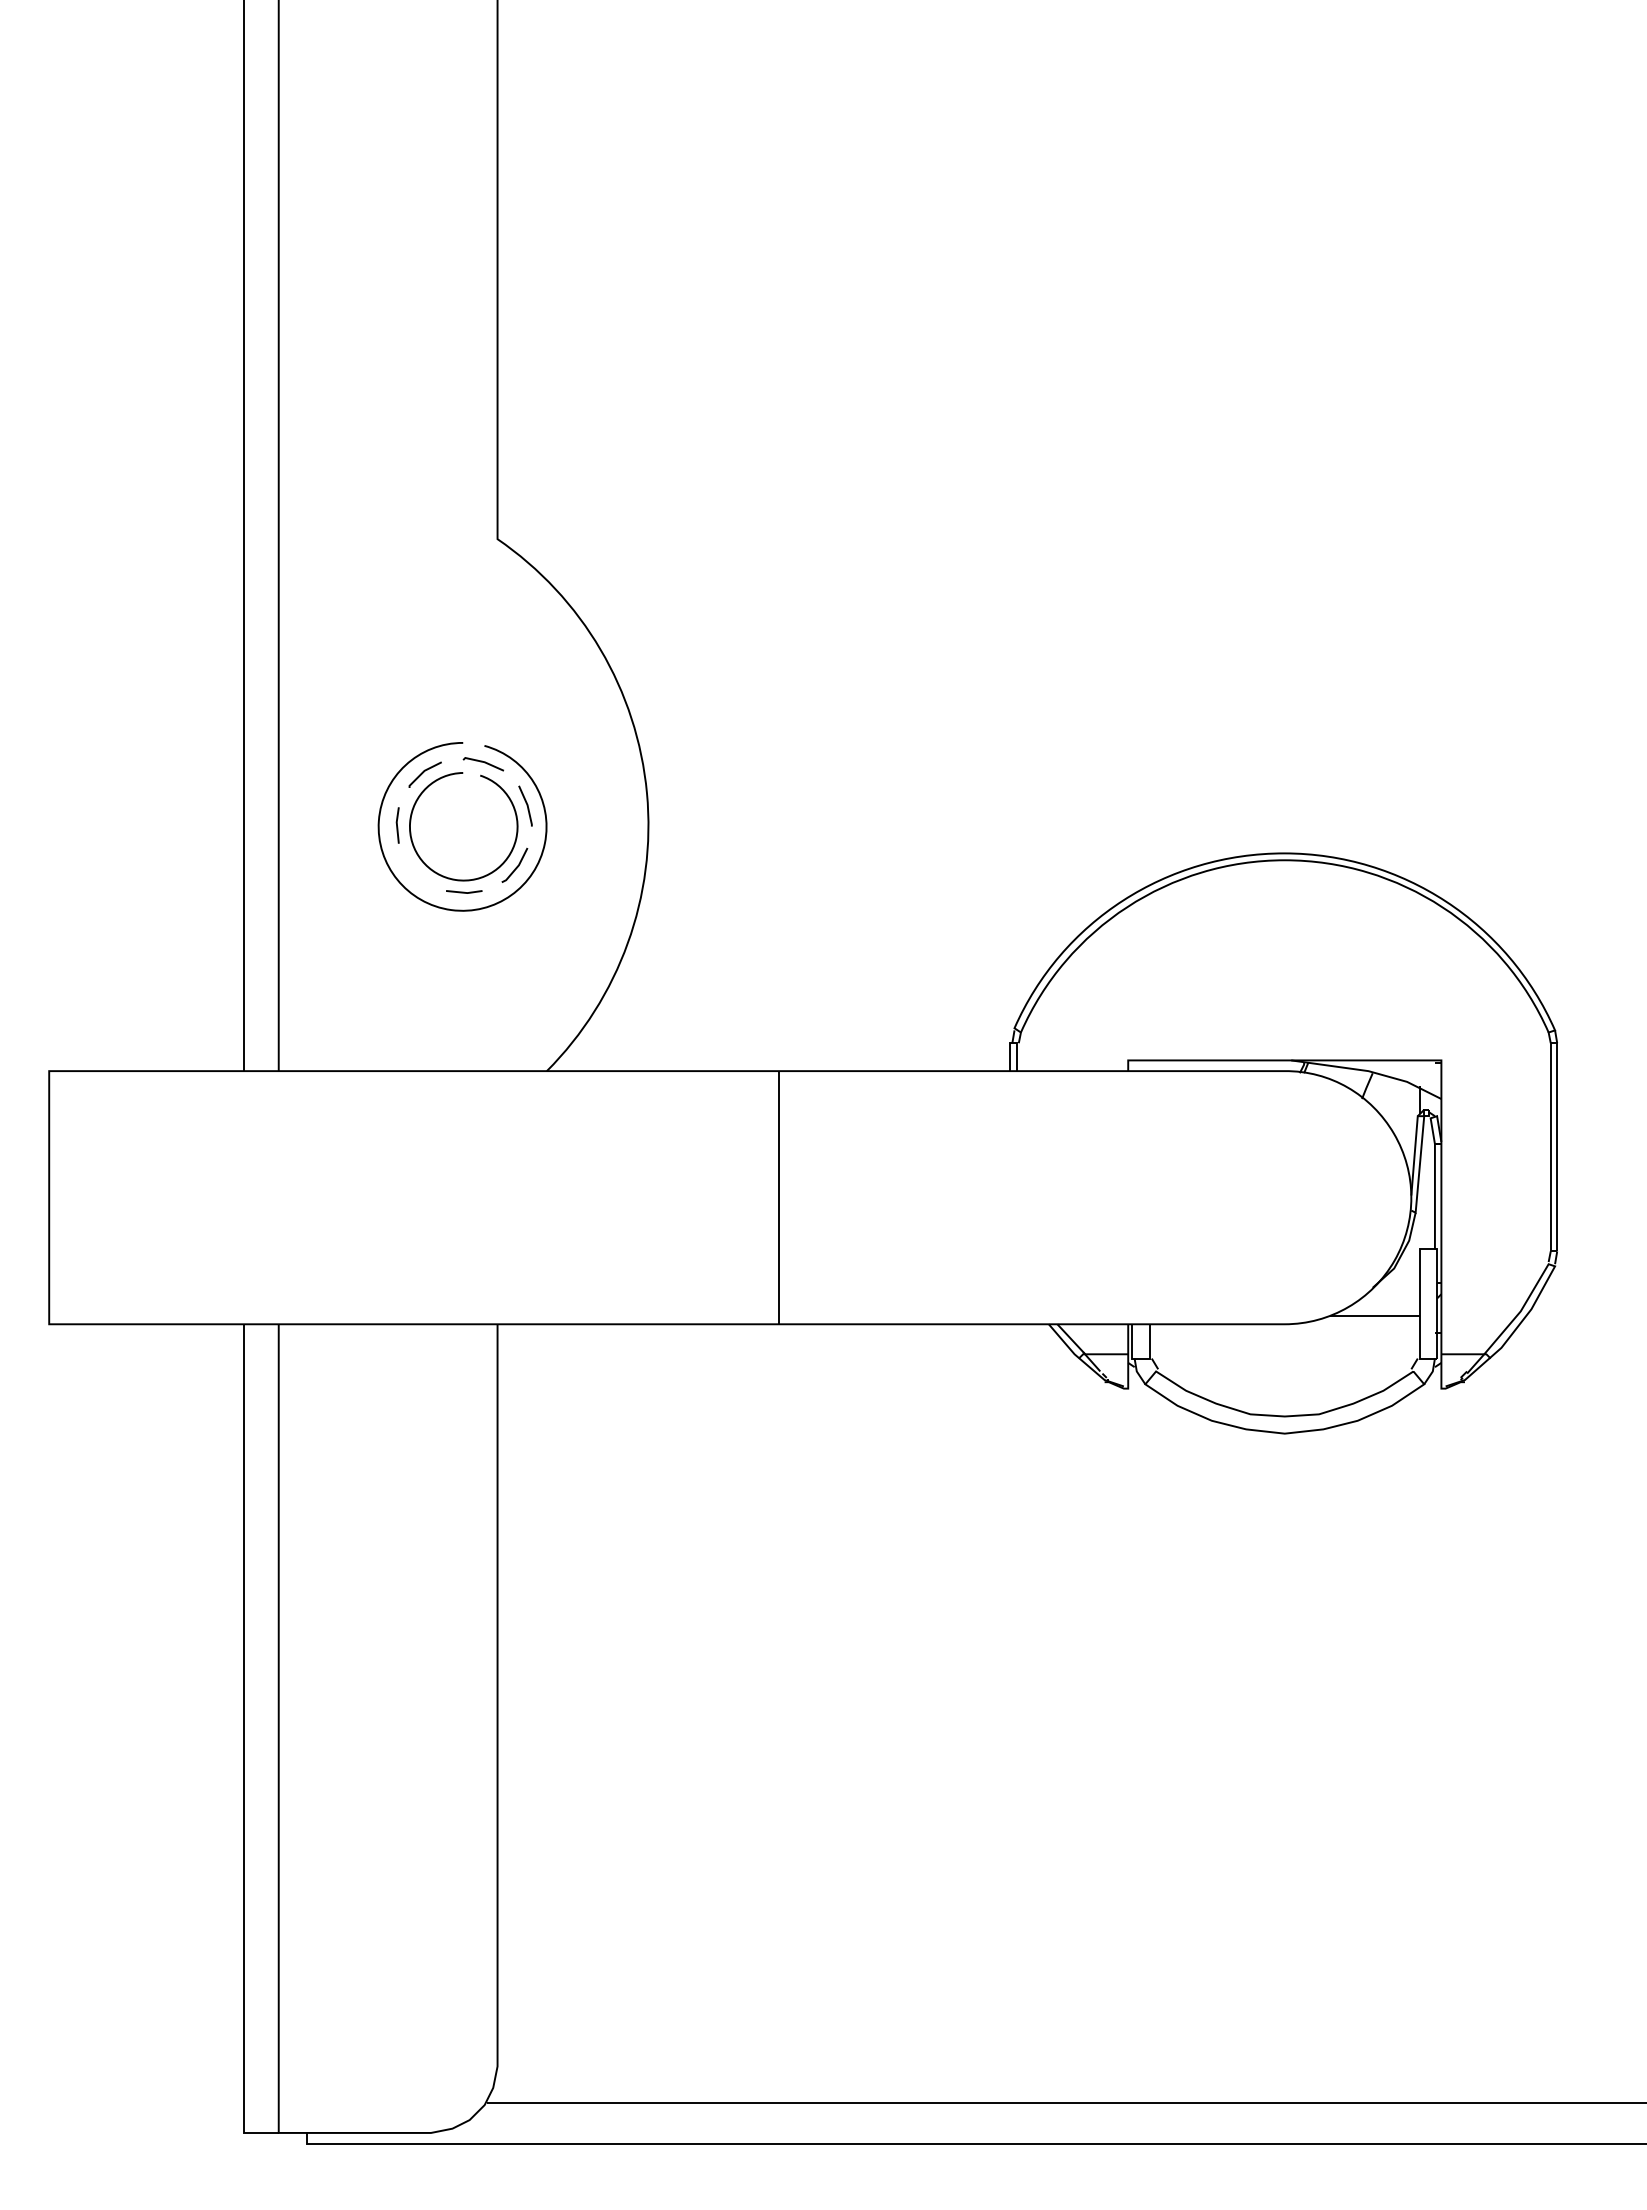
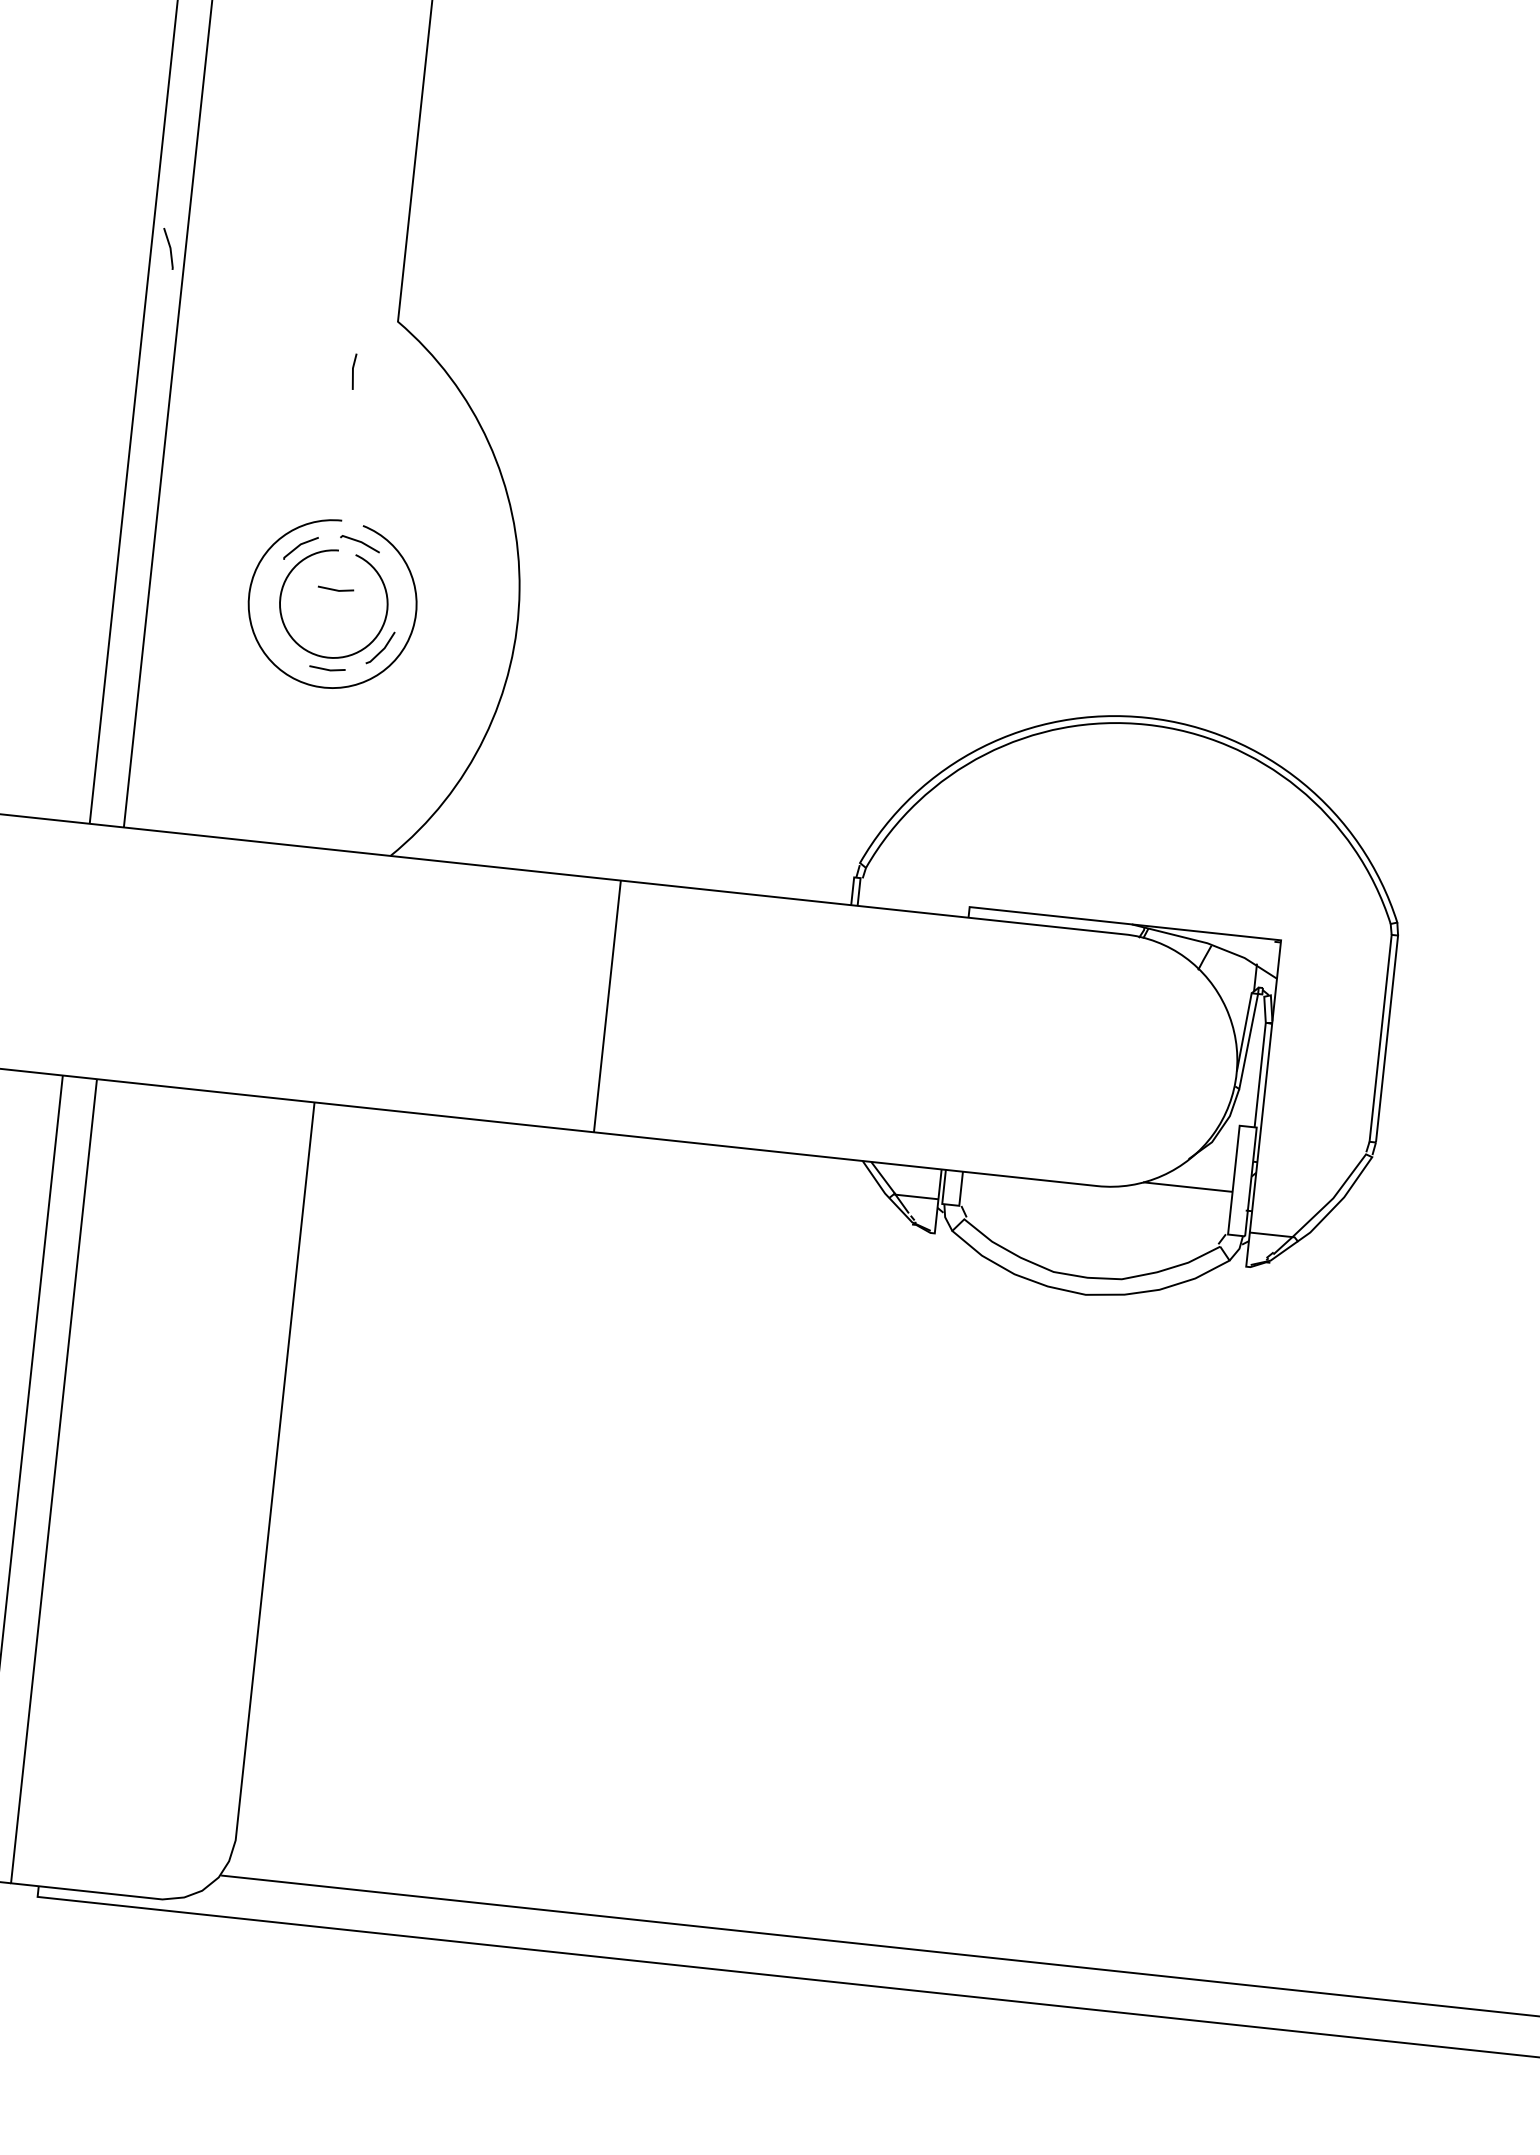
curve: (526, 805) -> (169, 248), moved
line: (464, 811) -> (336, 589), added
curve: (397, 825) -> (353, 371), moved

